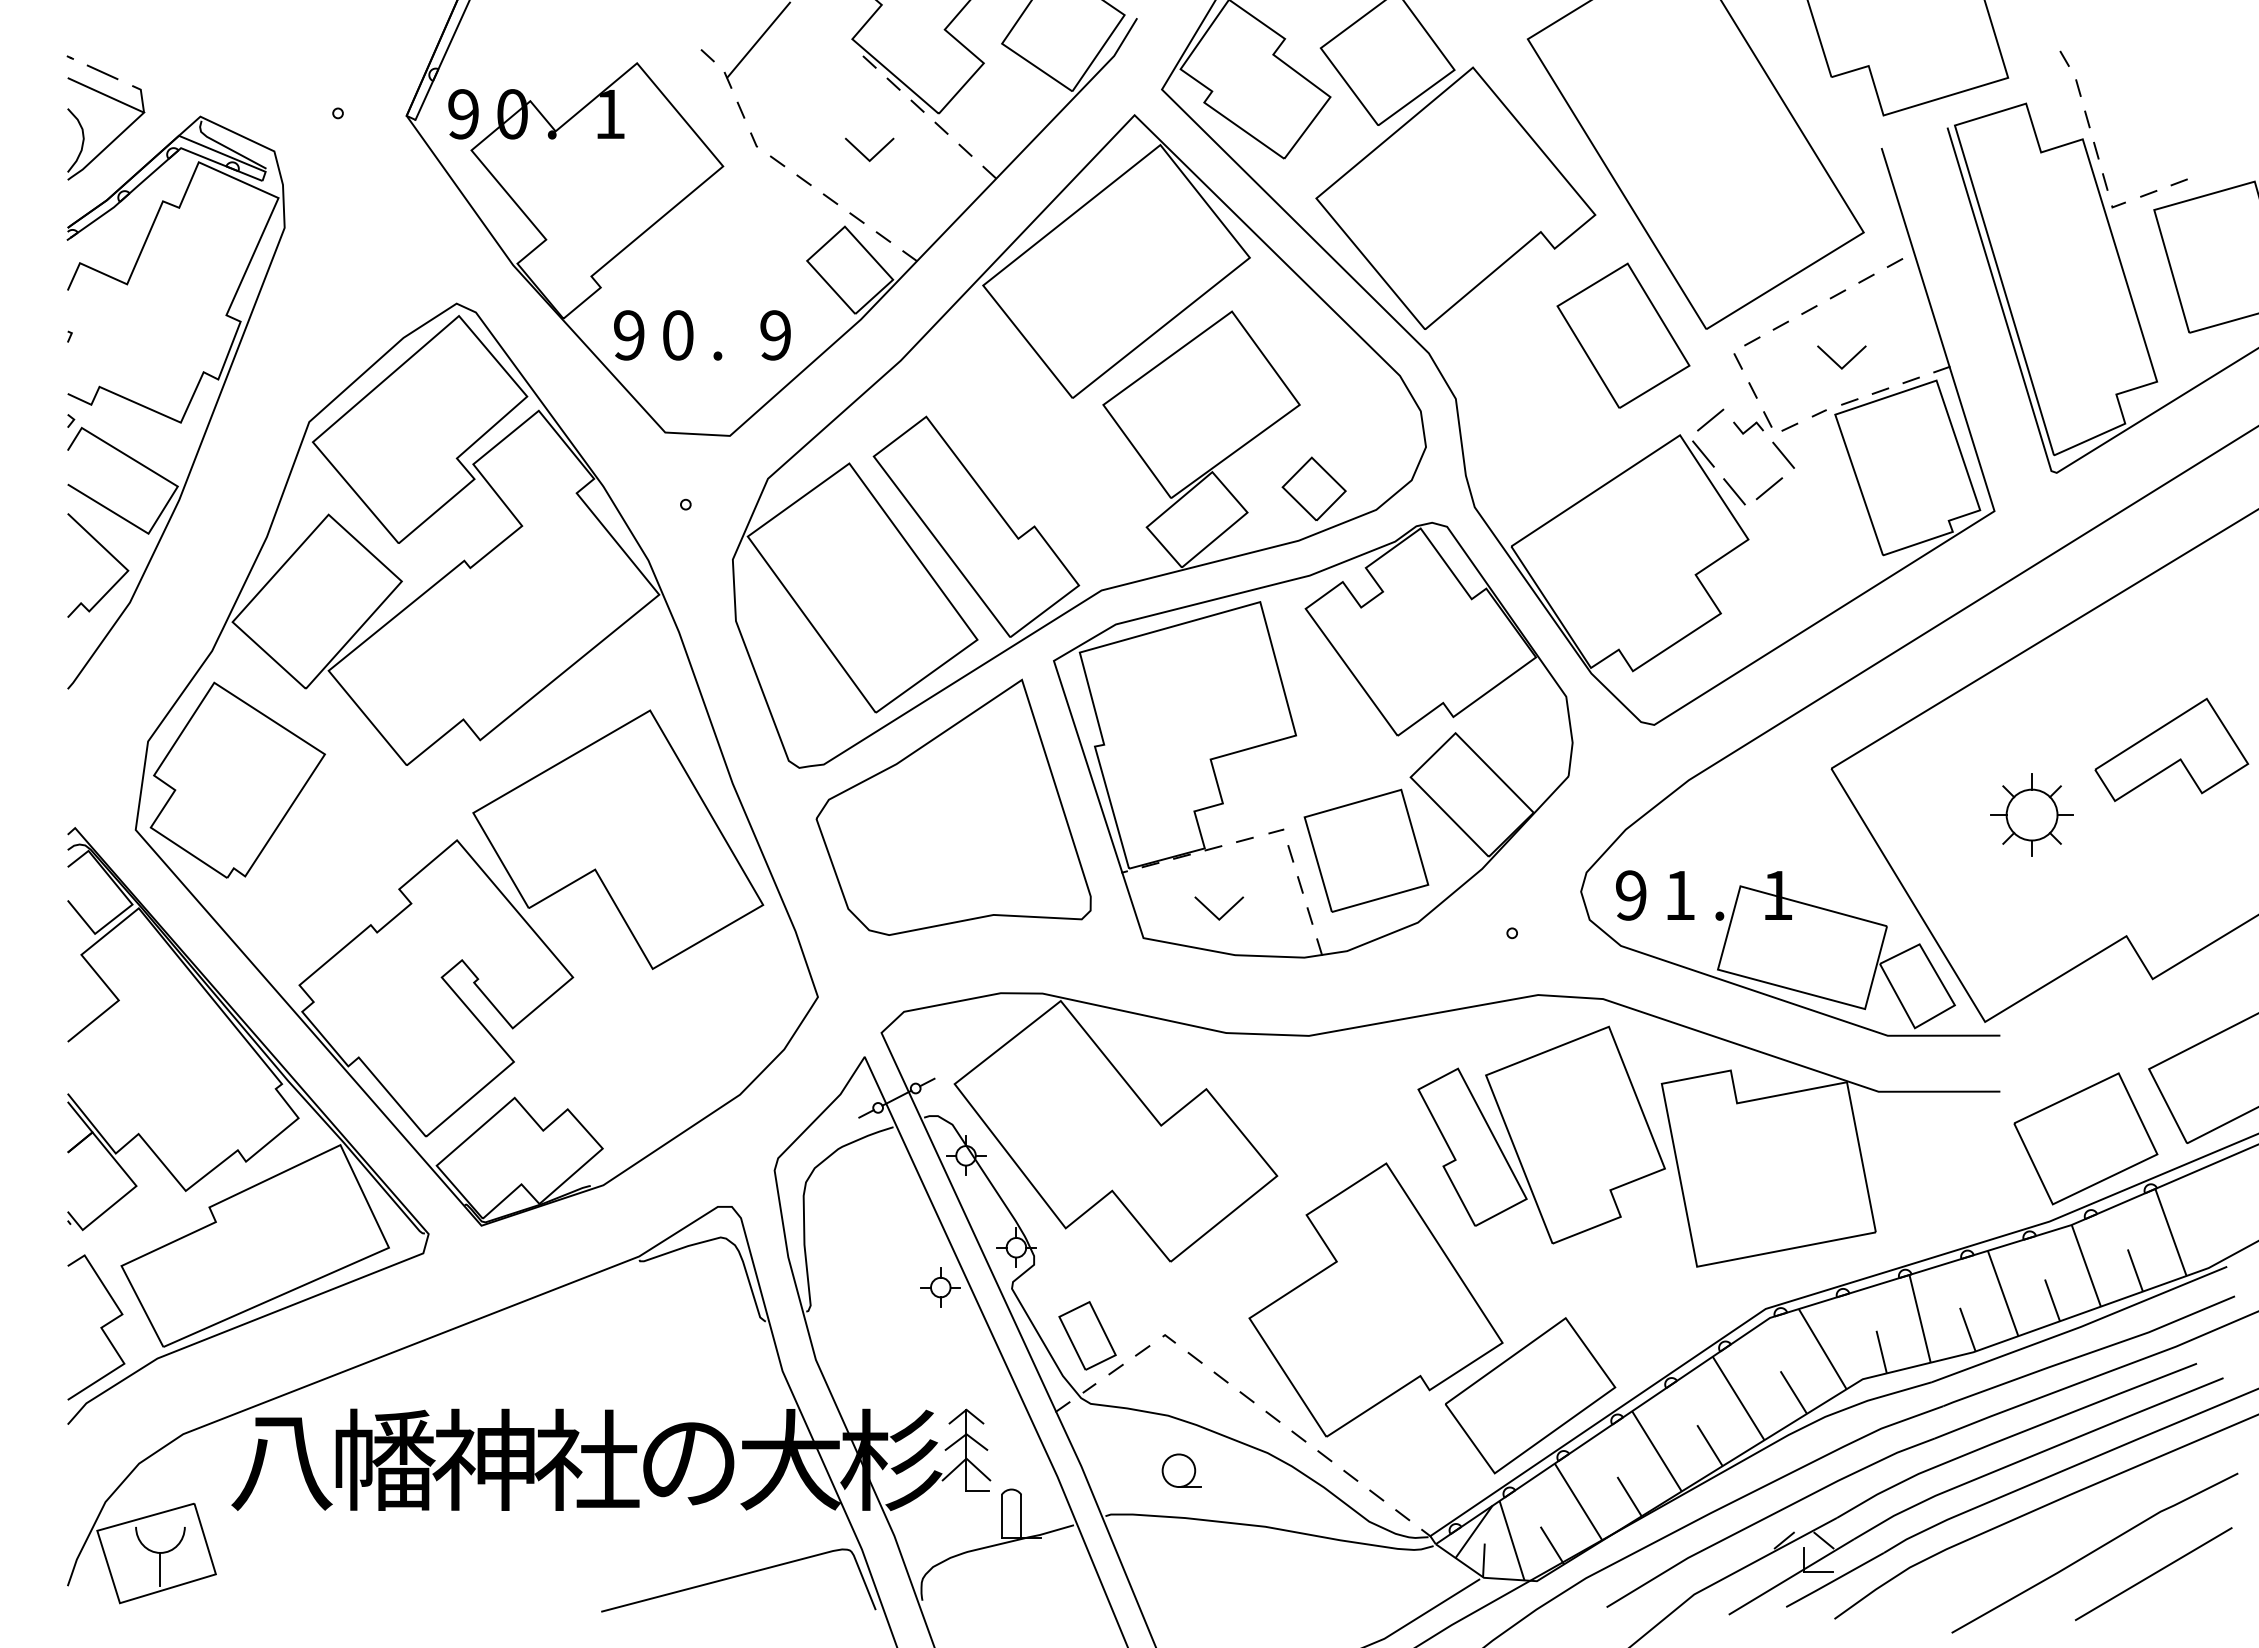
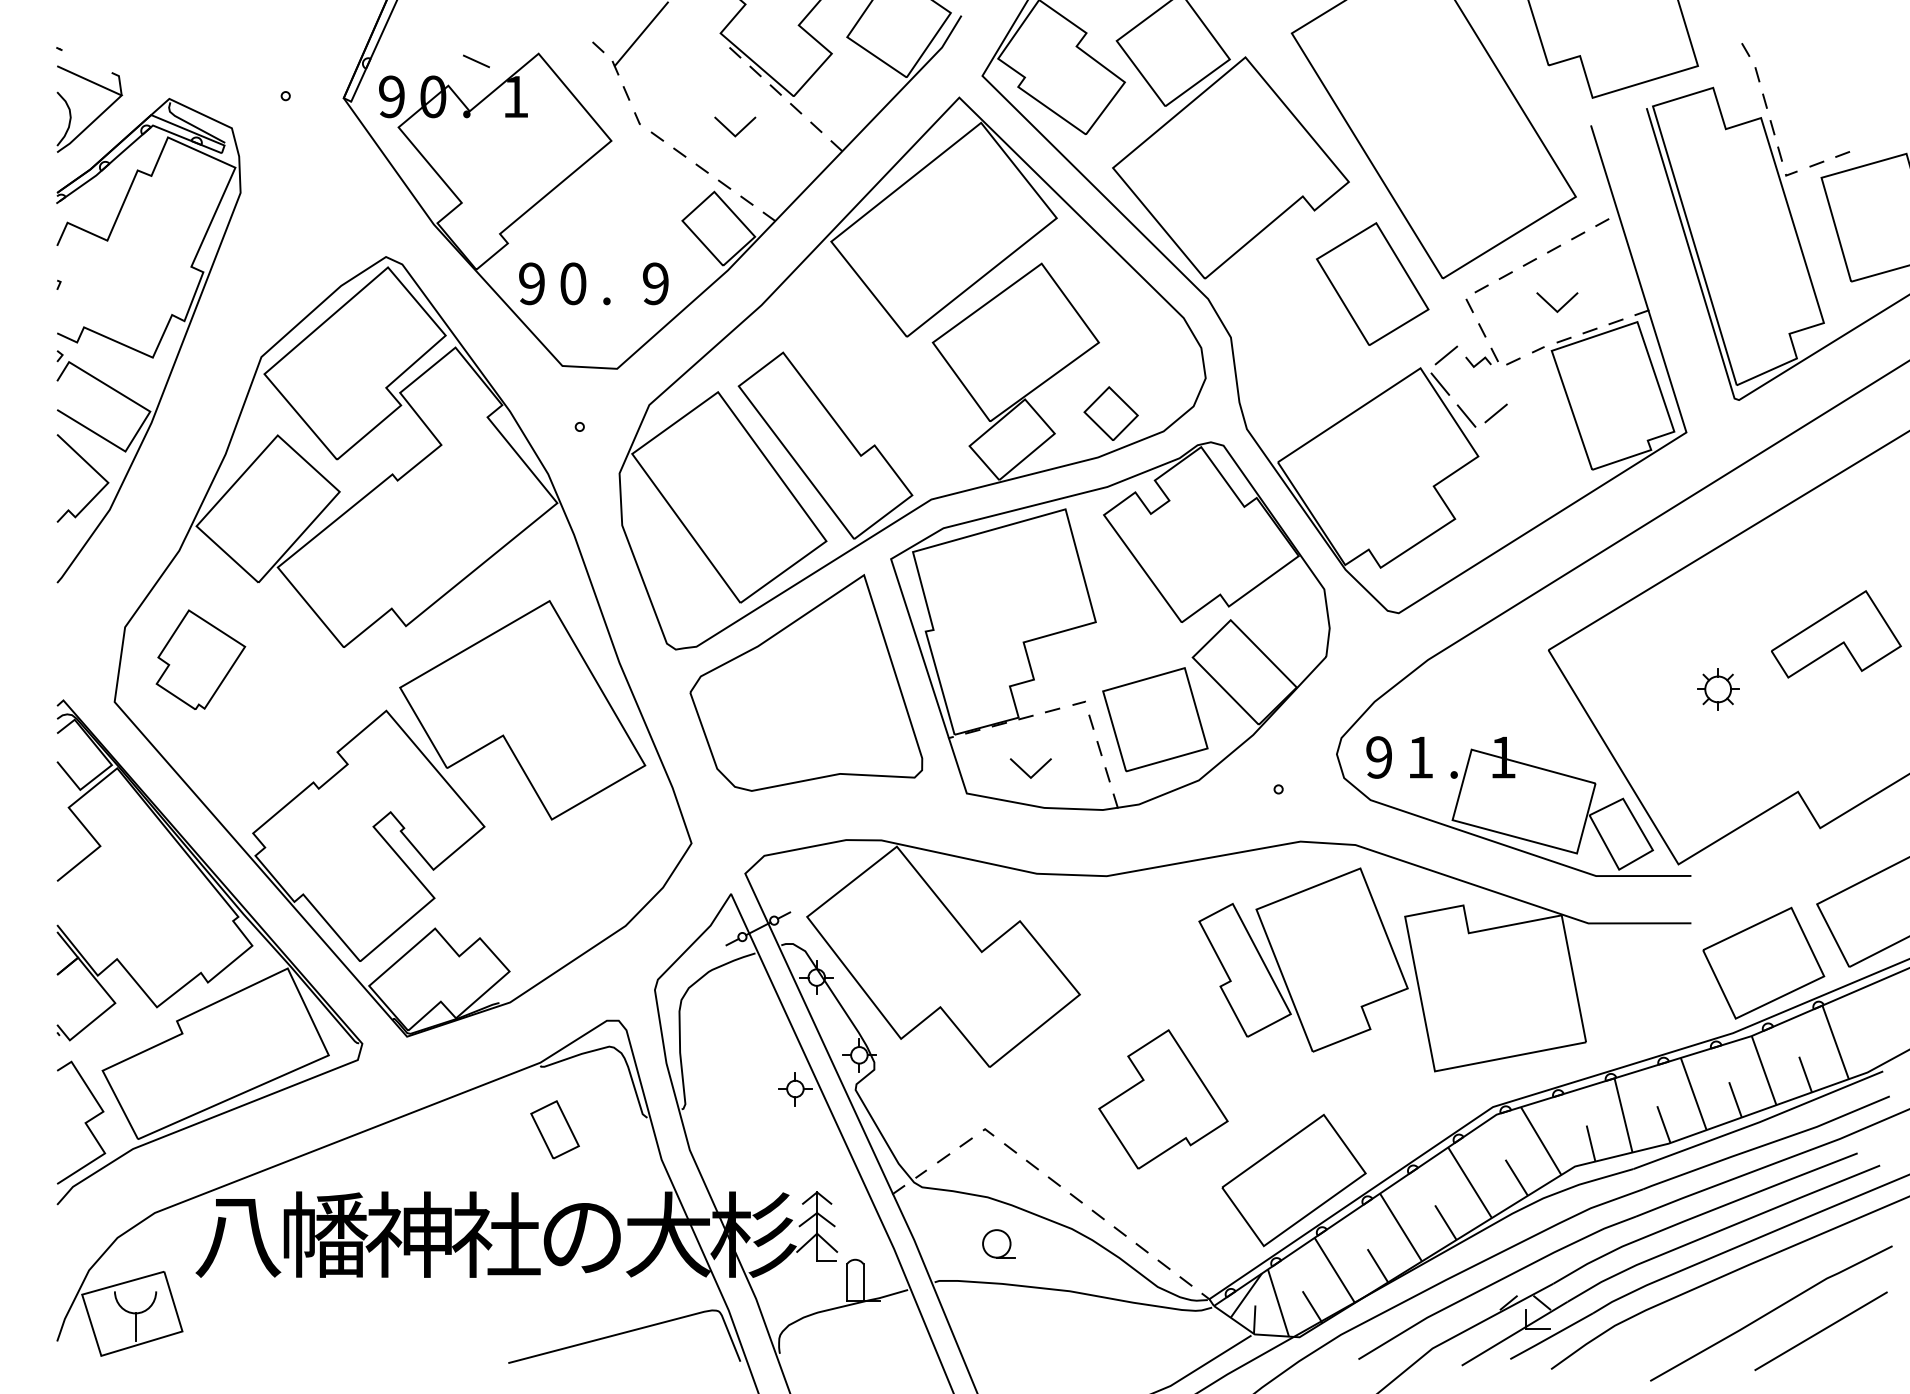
line: (102, 72) -> (476, 61), moved
line: (1783, 454) -> (1508, 384), removed
part: (237, 779) -> (200, 659), size x0.6
part: (2031, 814) -> (1717, 688), size x0.6
part: (1375, 1299) -> (1163, 1099), size x0.6
part: (1087, 1335) -> (555, 1129), moved

